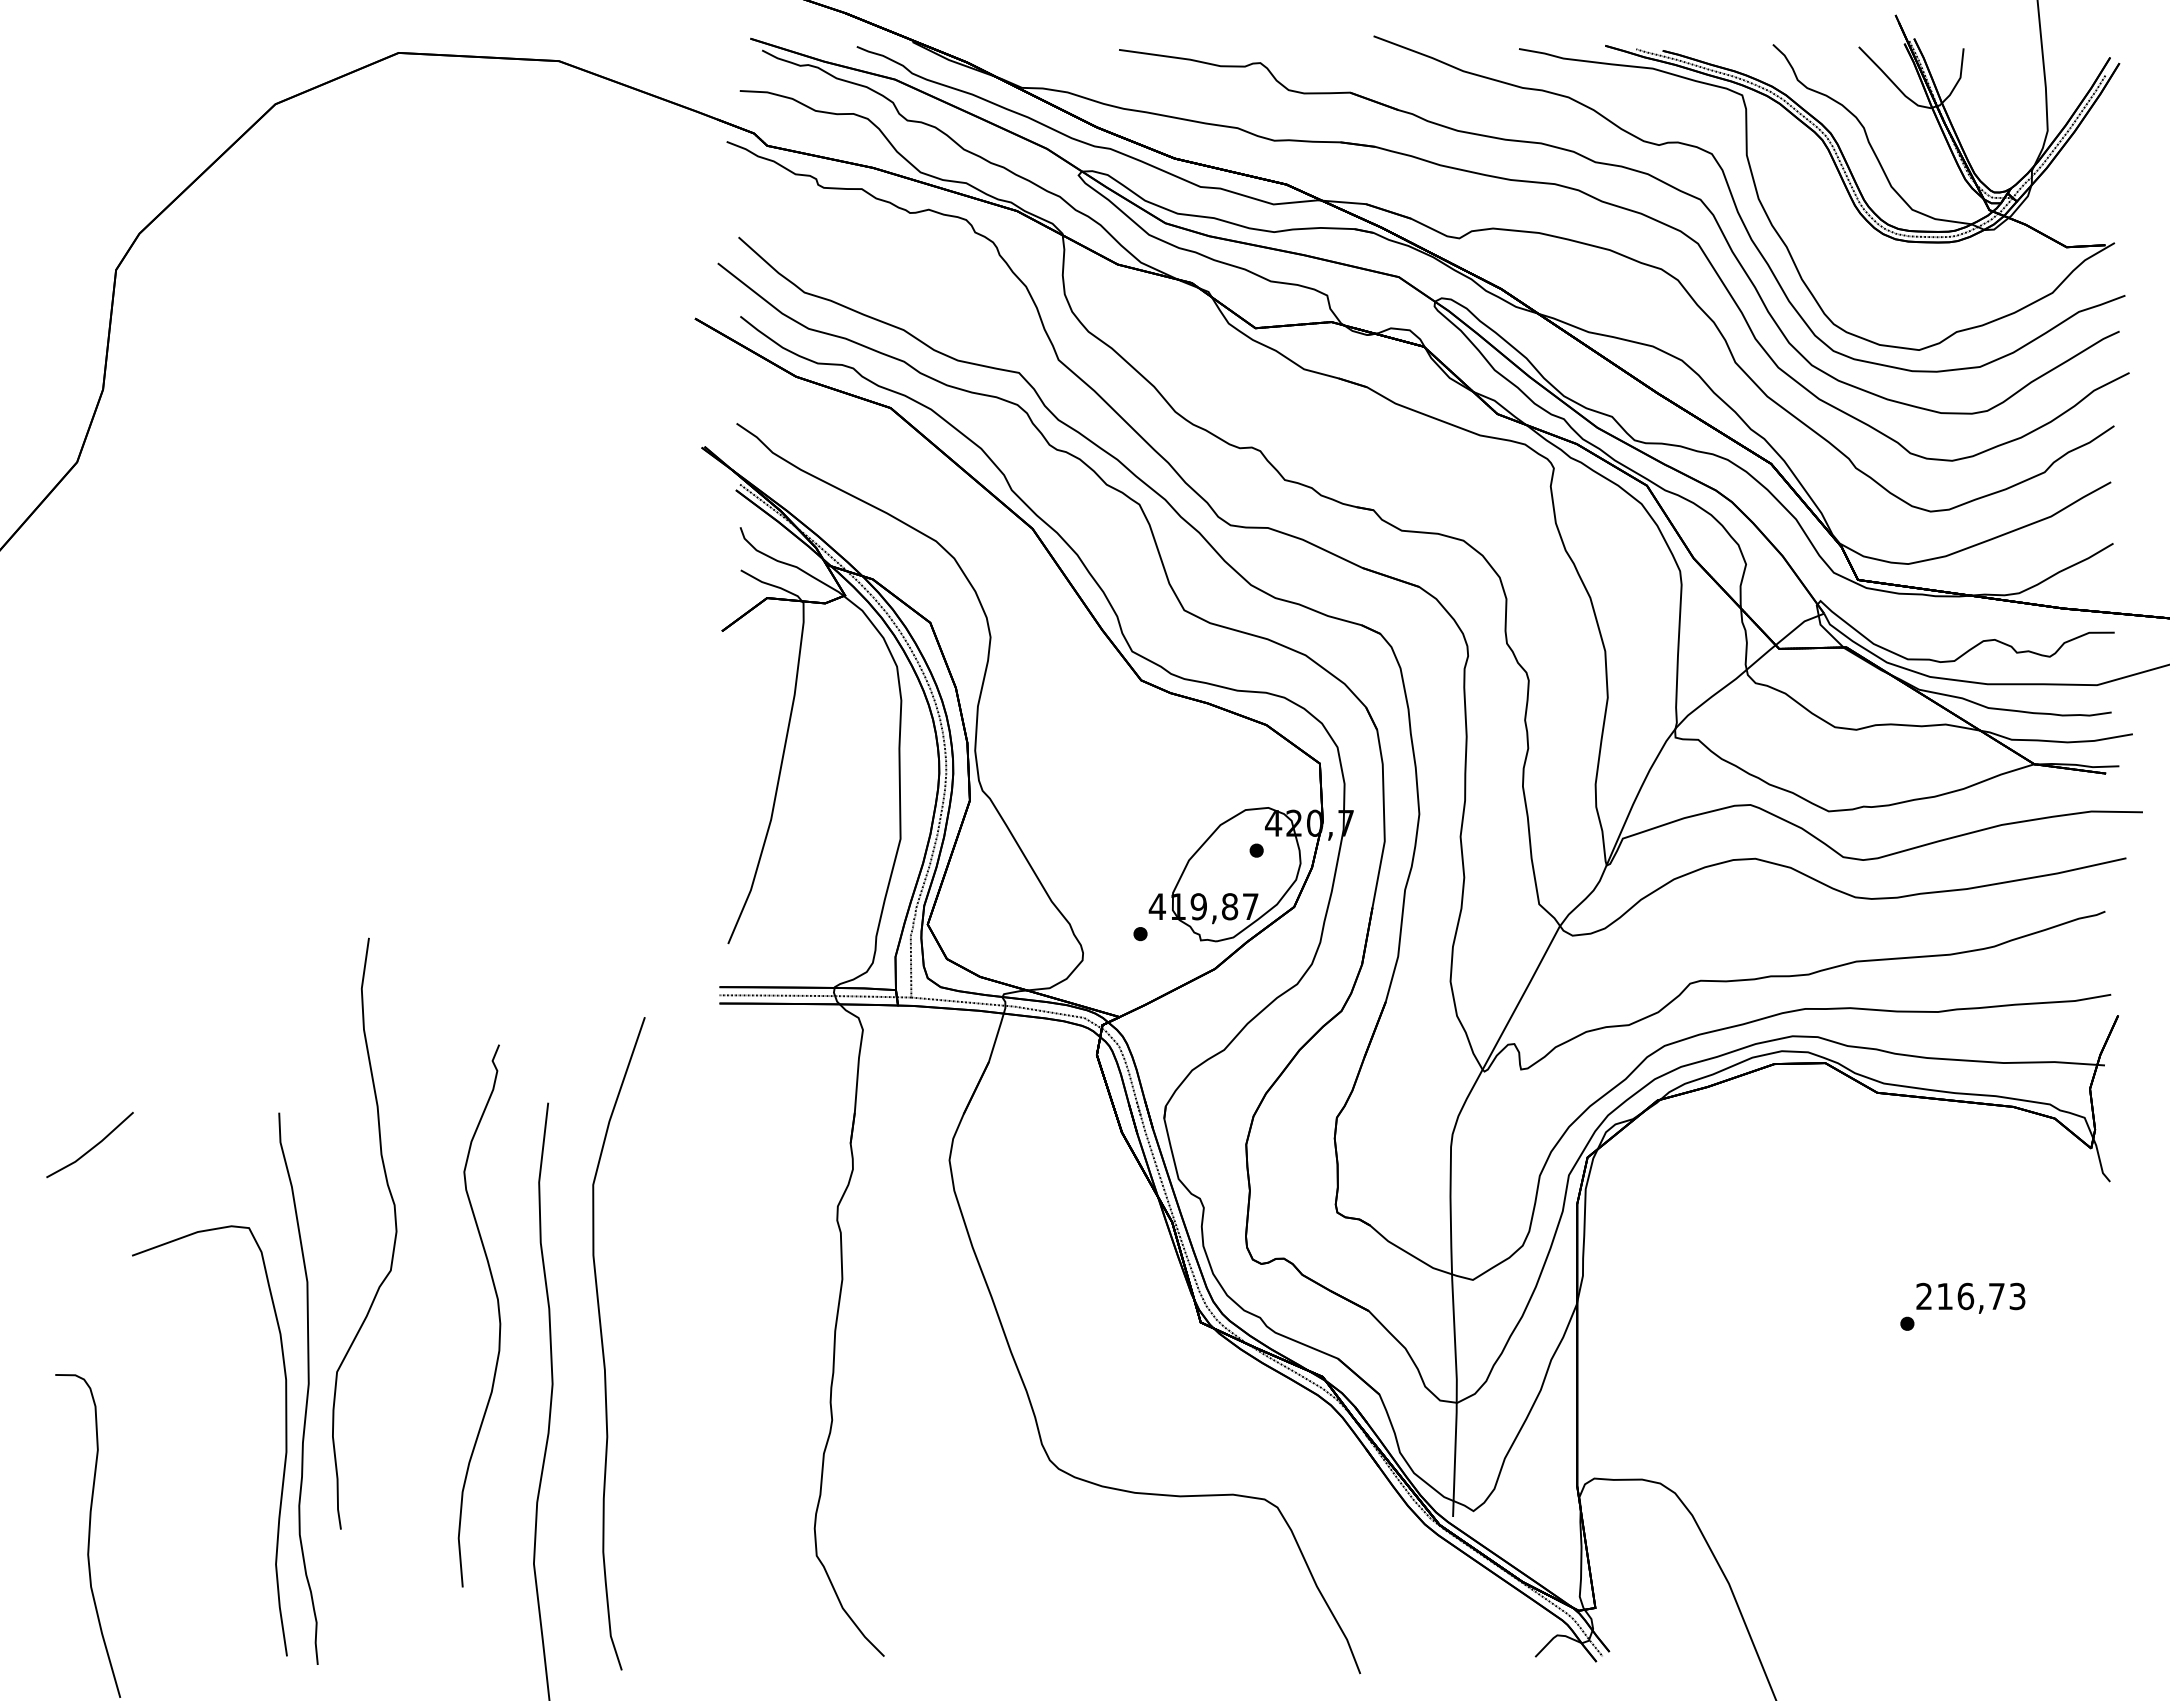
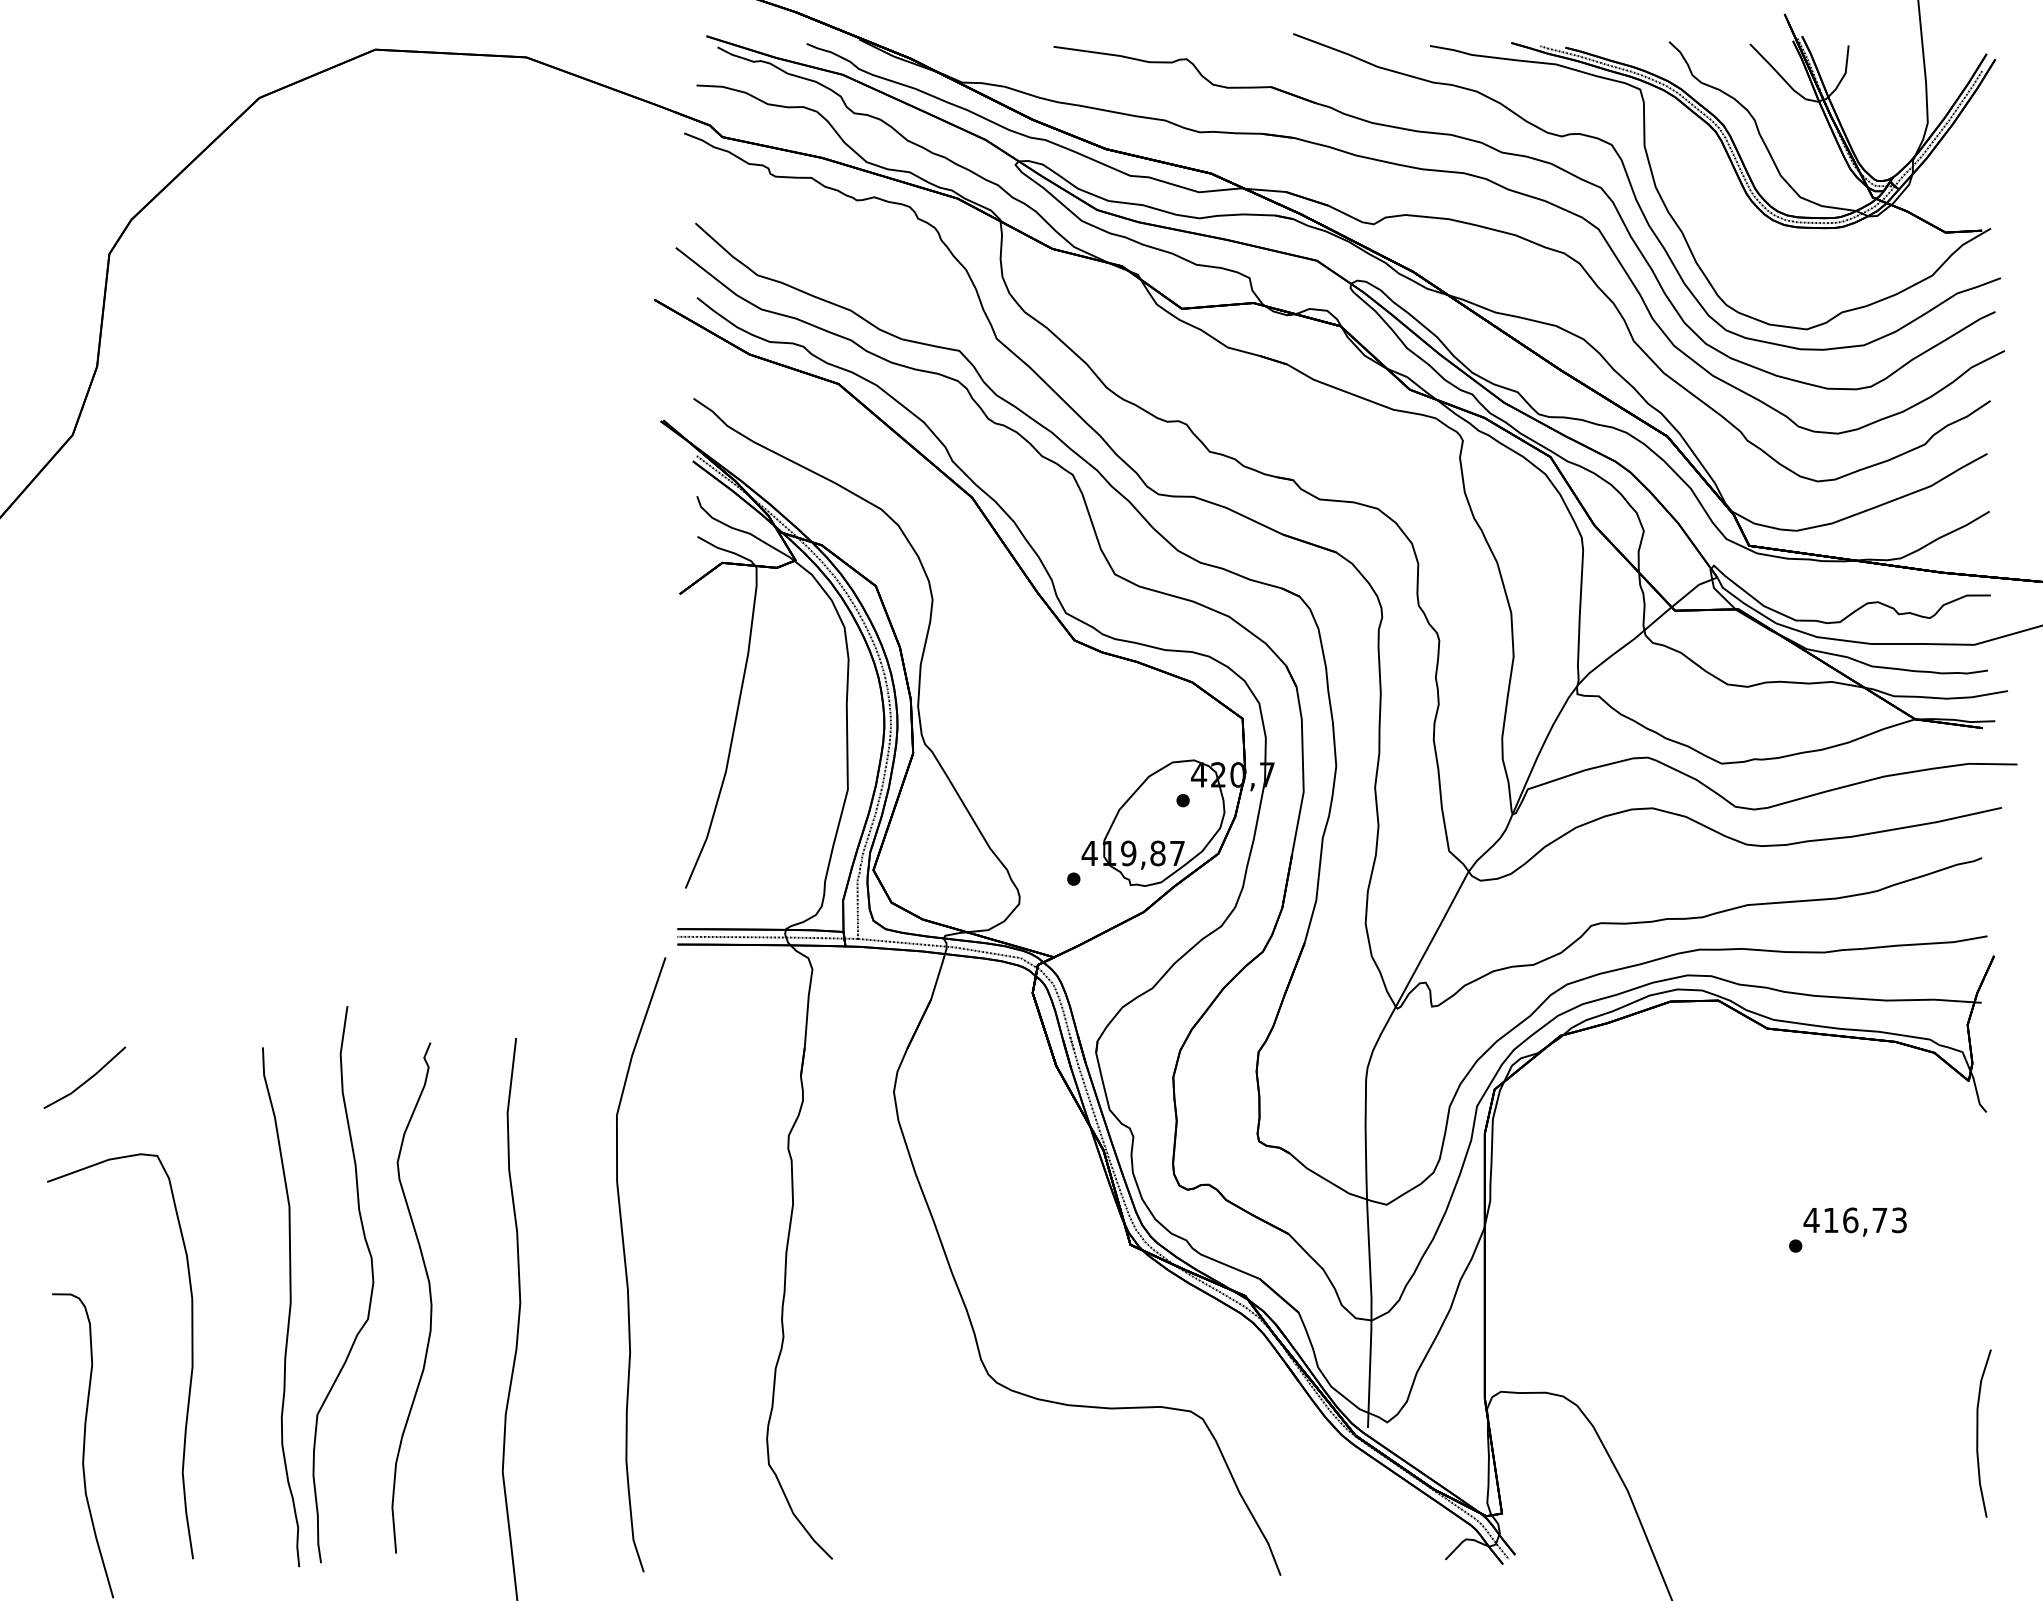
curve: (394, 1236) -> (371, 1287), moved
text: (1923, 1295) -> (1810, 1219), 216,73 -> 416,73
curve: (498, 1315) -> (429, 1297), moved
curve: (603, 1343) -> (626, 1264), moved
curve: (285, 1440) -> (191, 1355), moved
curve: (2101, 1522) -> (1978, 1433), added

